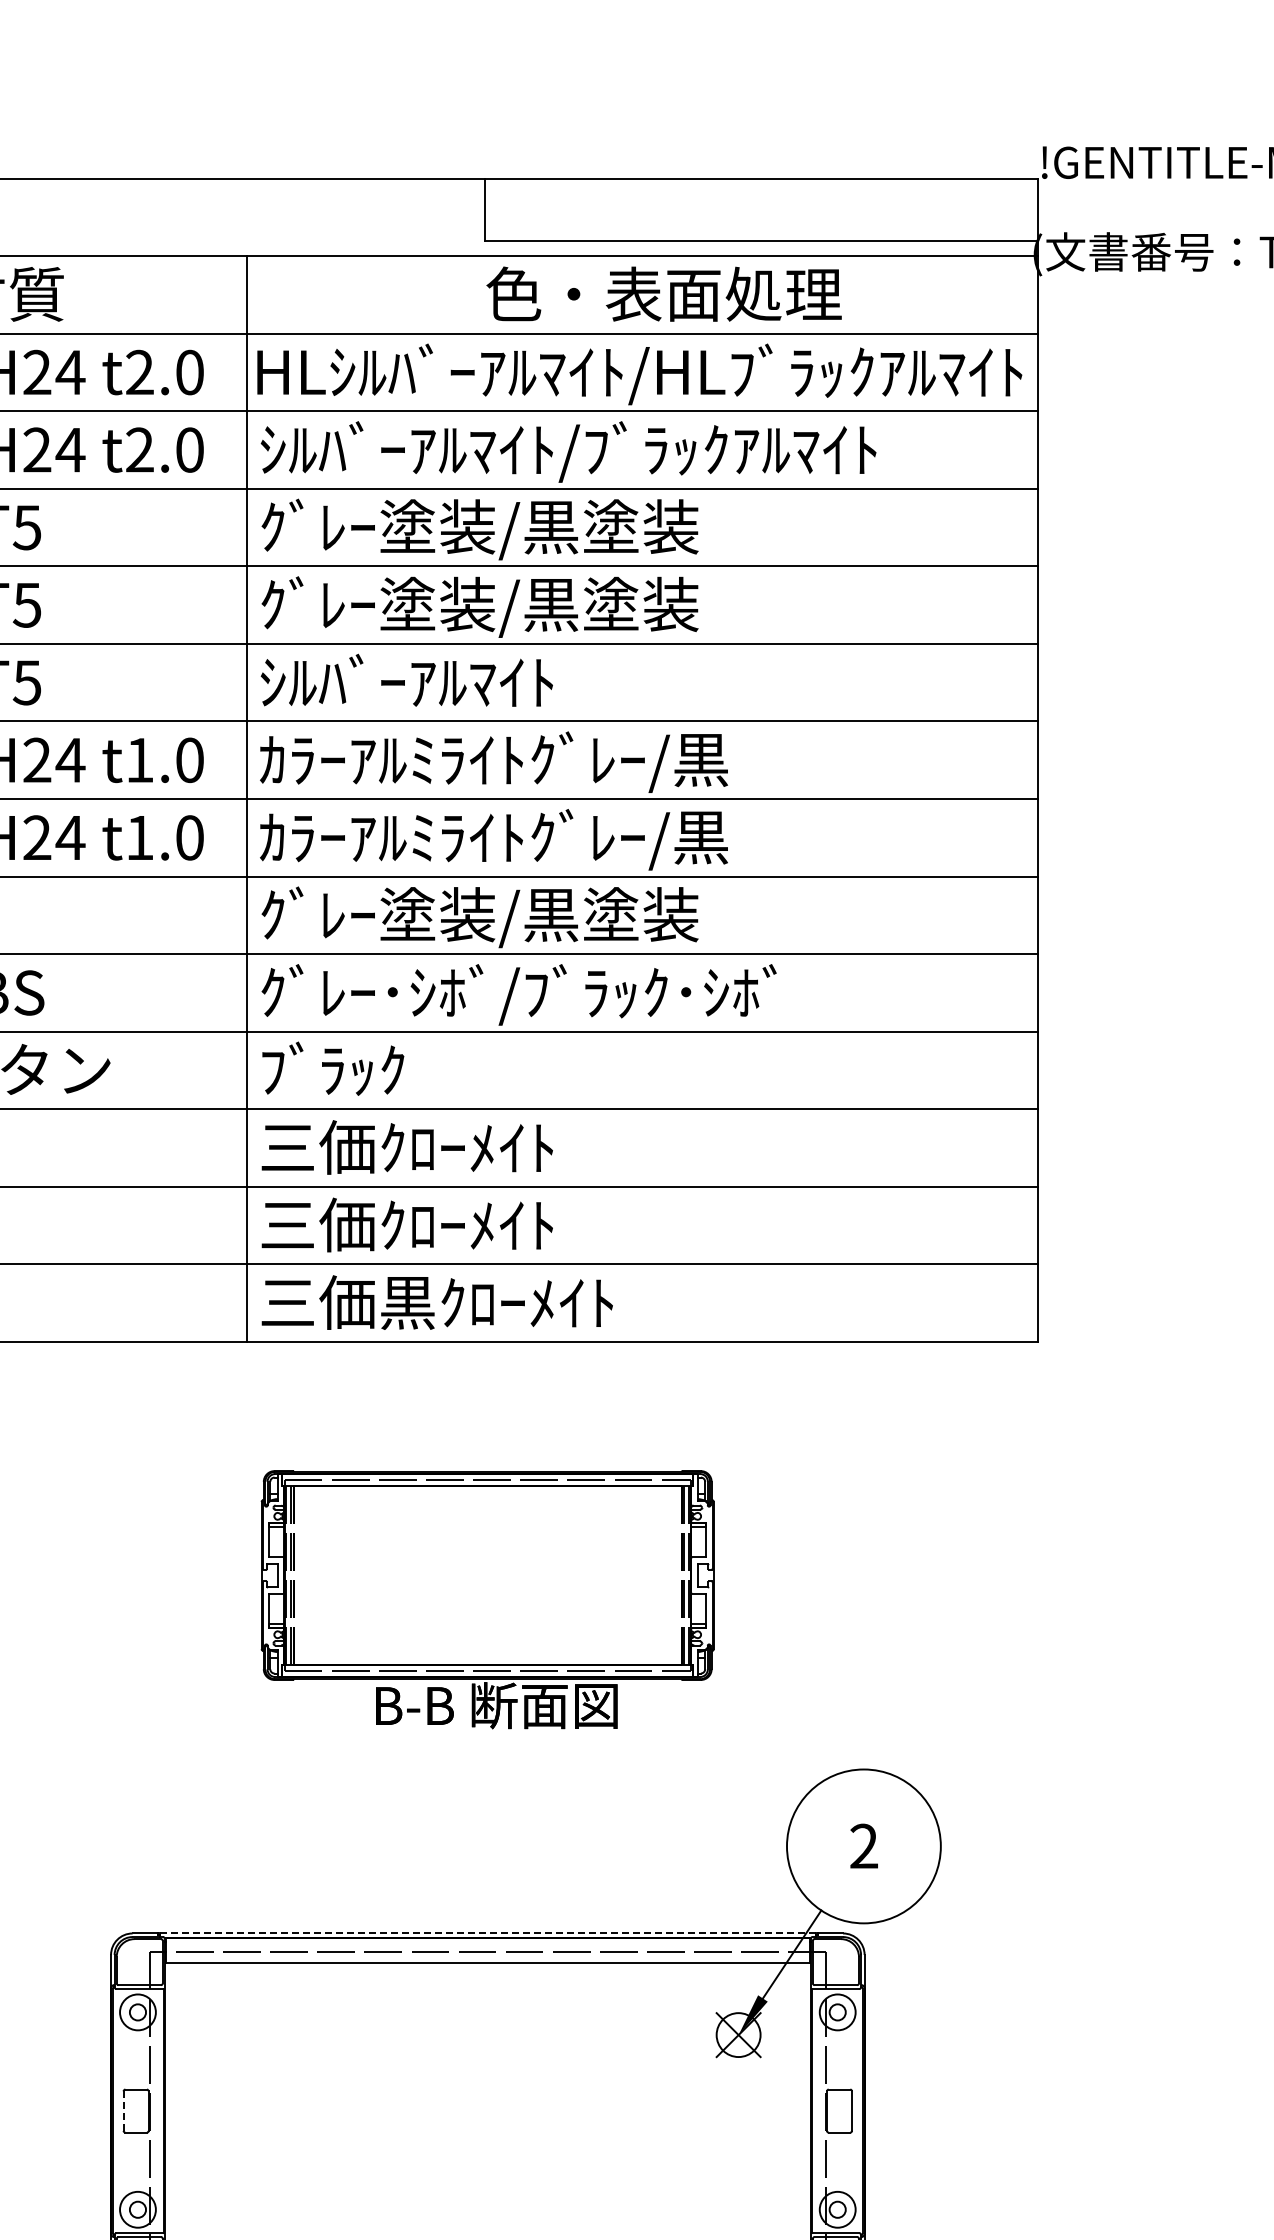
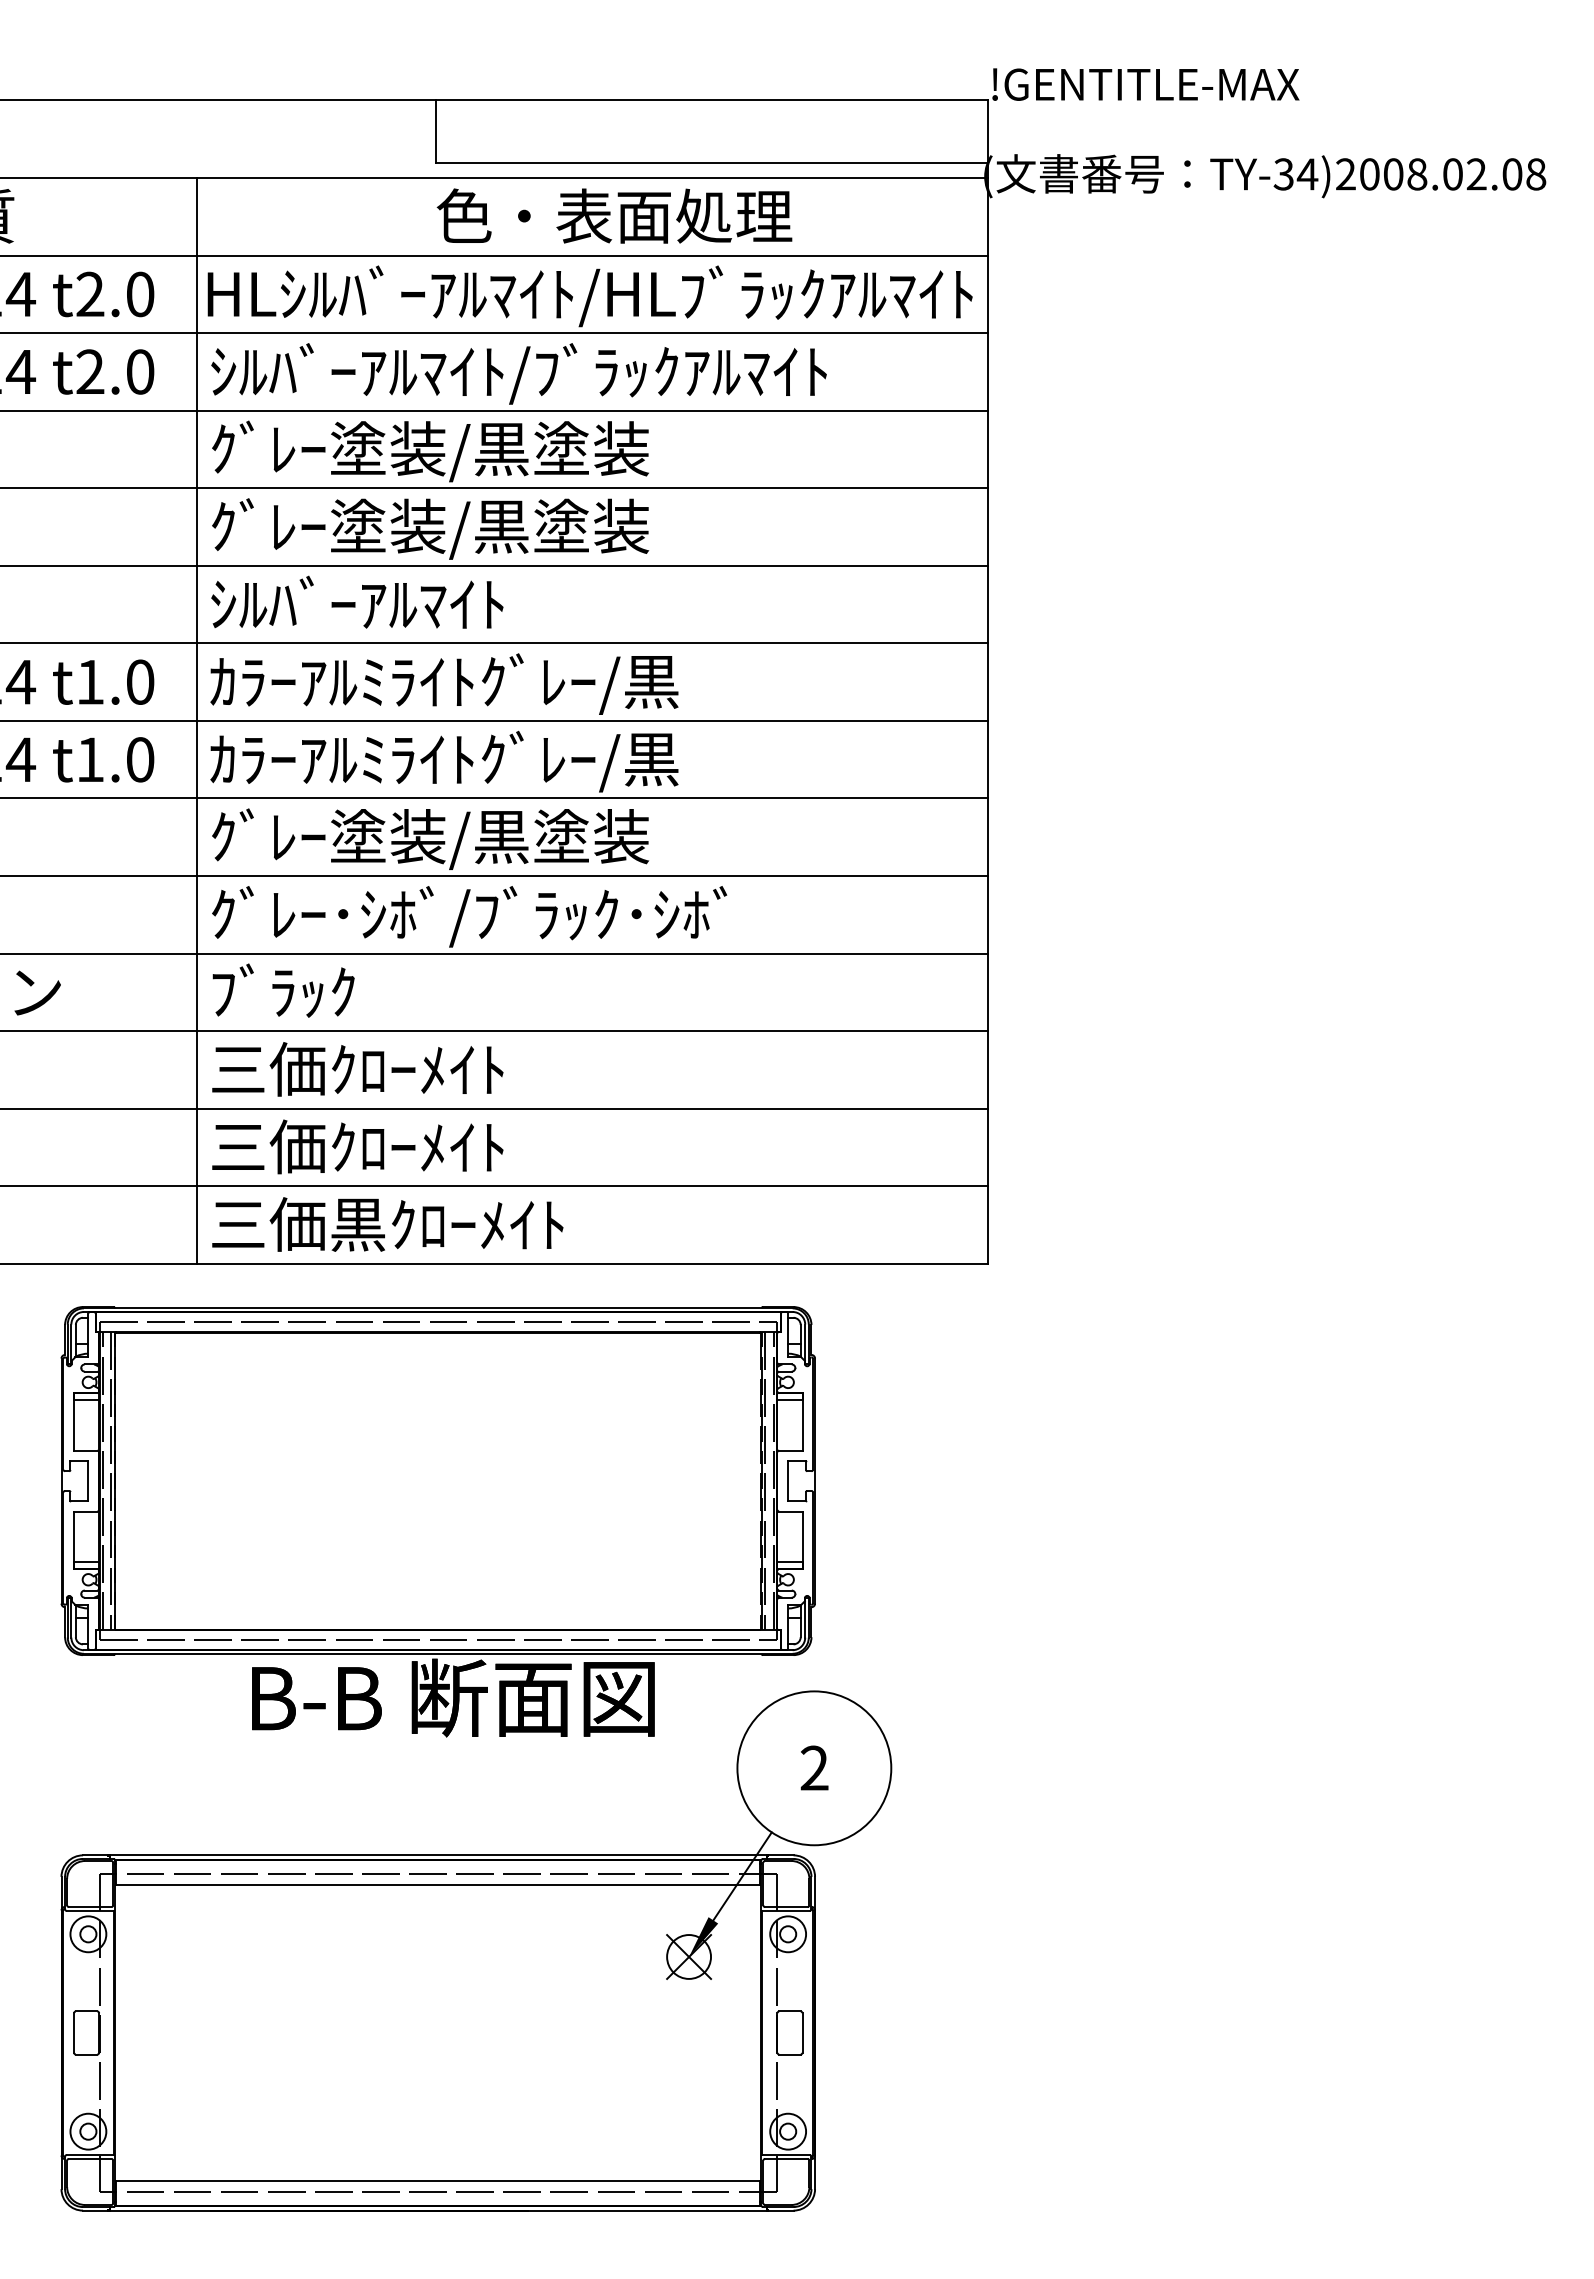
part: (487, 1599) -> (437, 1521), size x1.67
line: (487, 1933) -> (437, 1855), dashed -> solid
line: (124, 2111) -> (74, 2033), dashed -> solid

